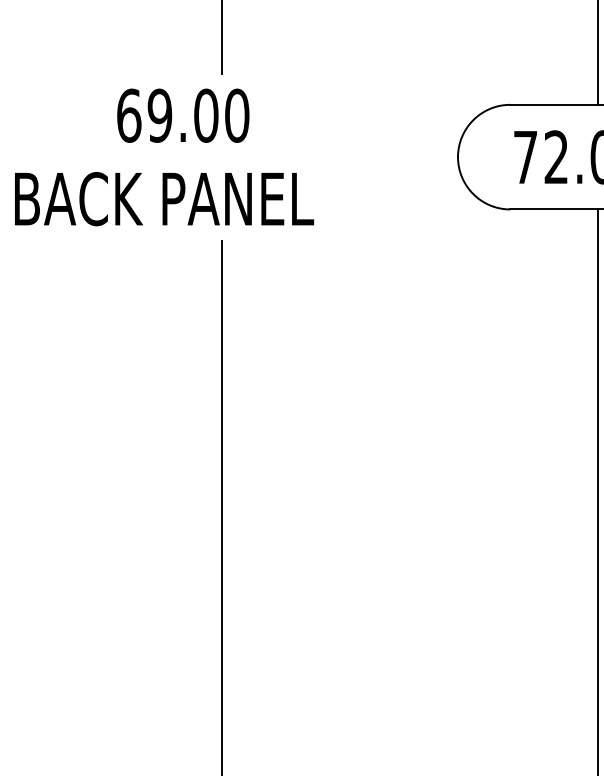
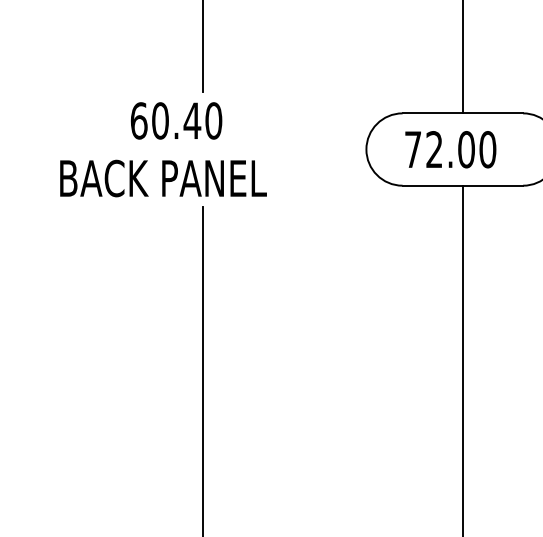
text: (183, 115) -> (176, 120), 69.00 -> 60.40

